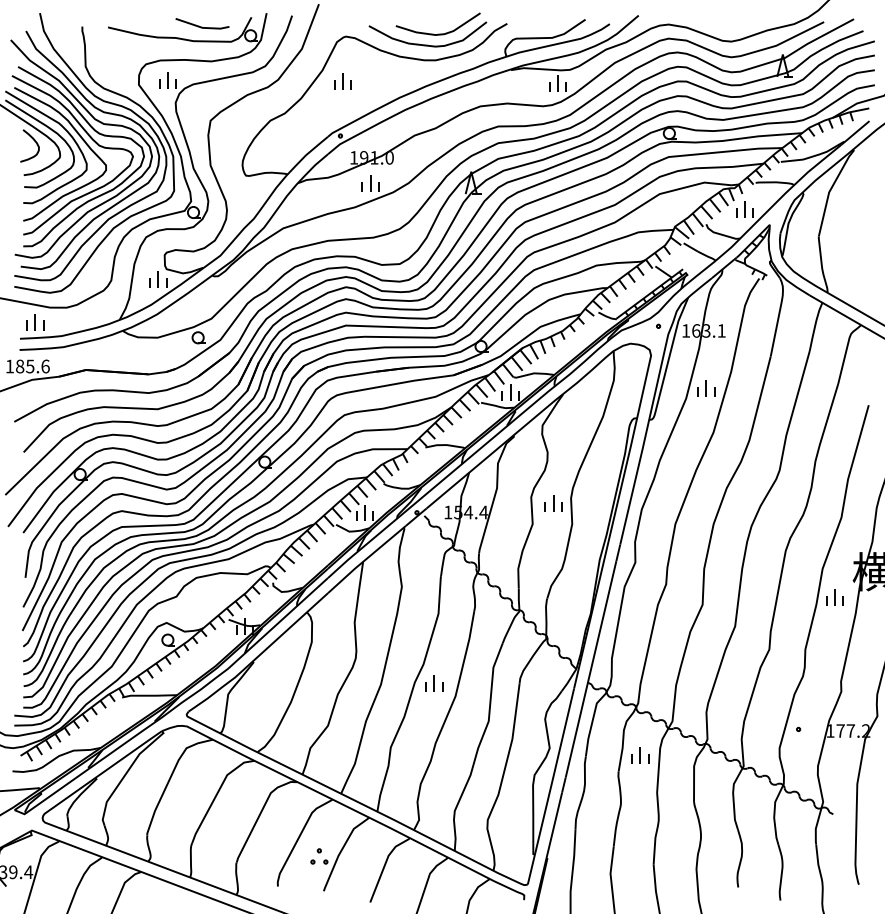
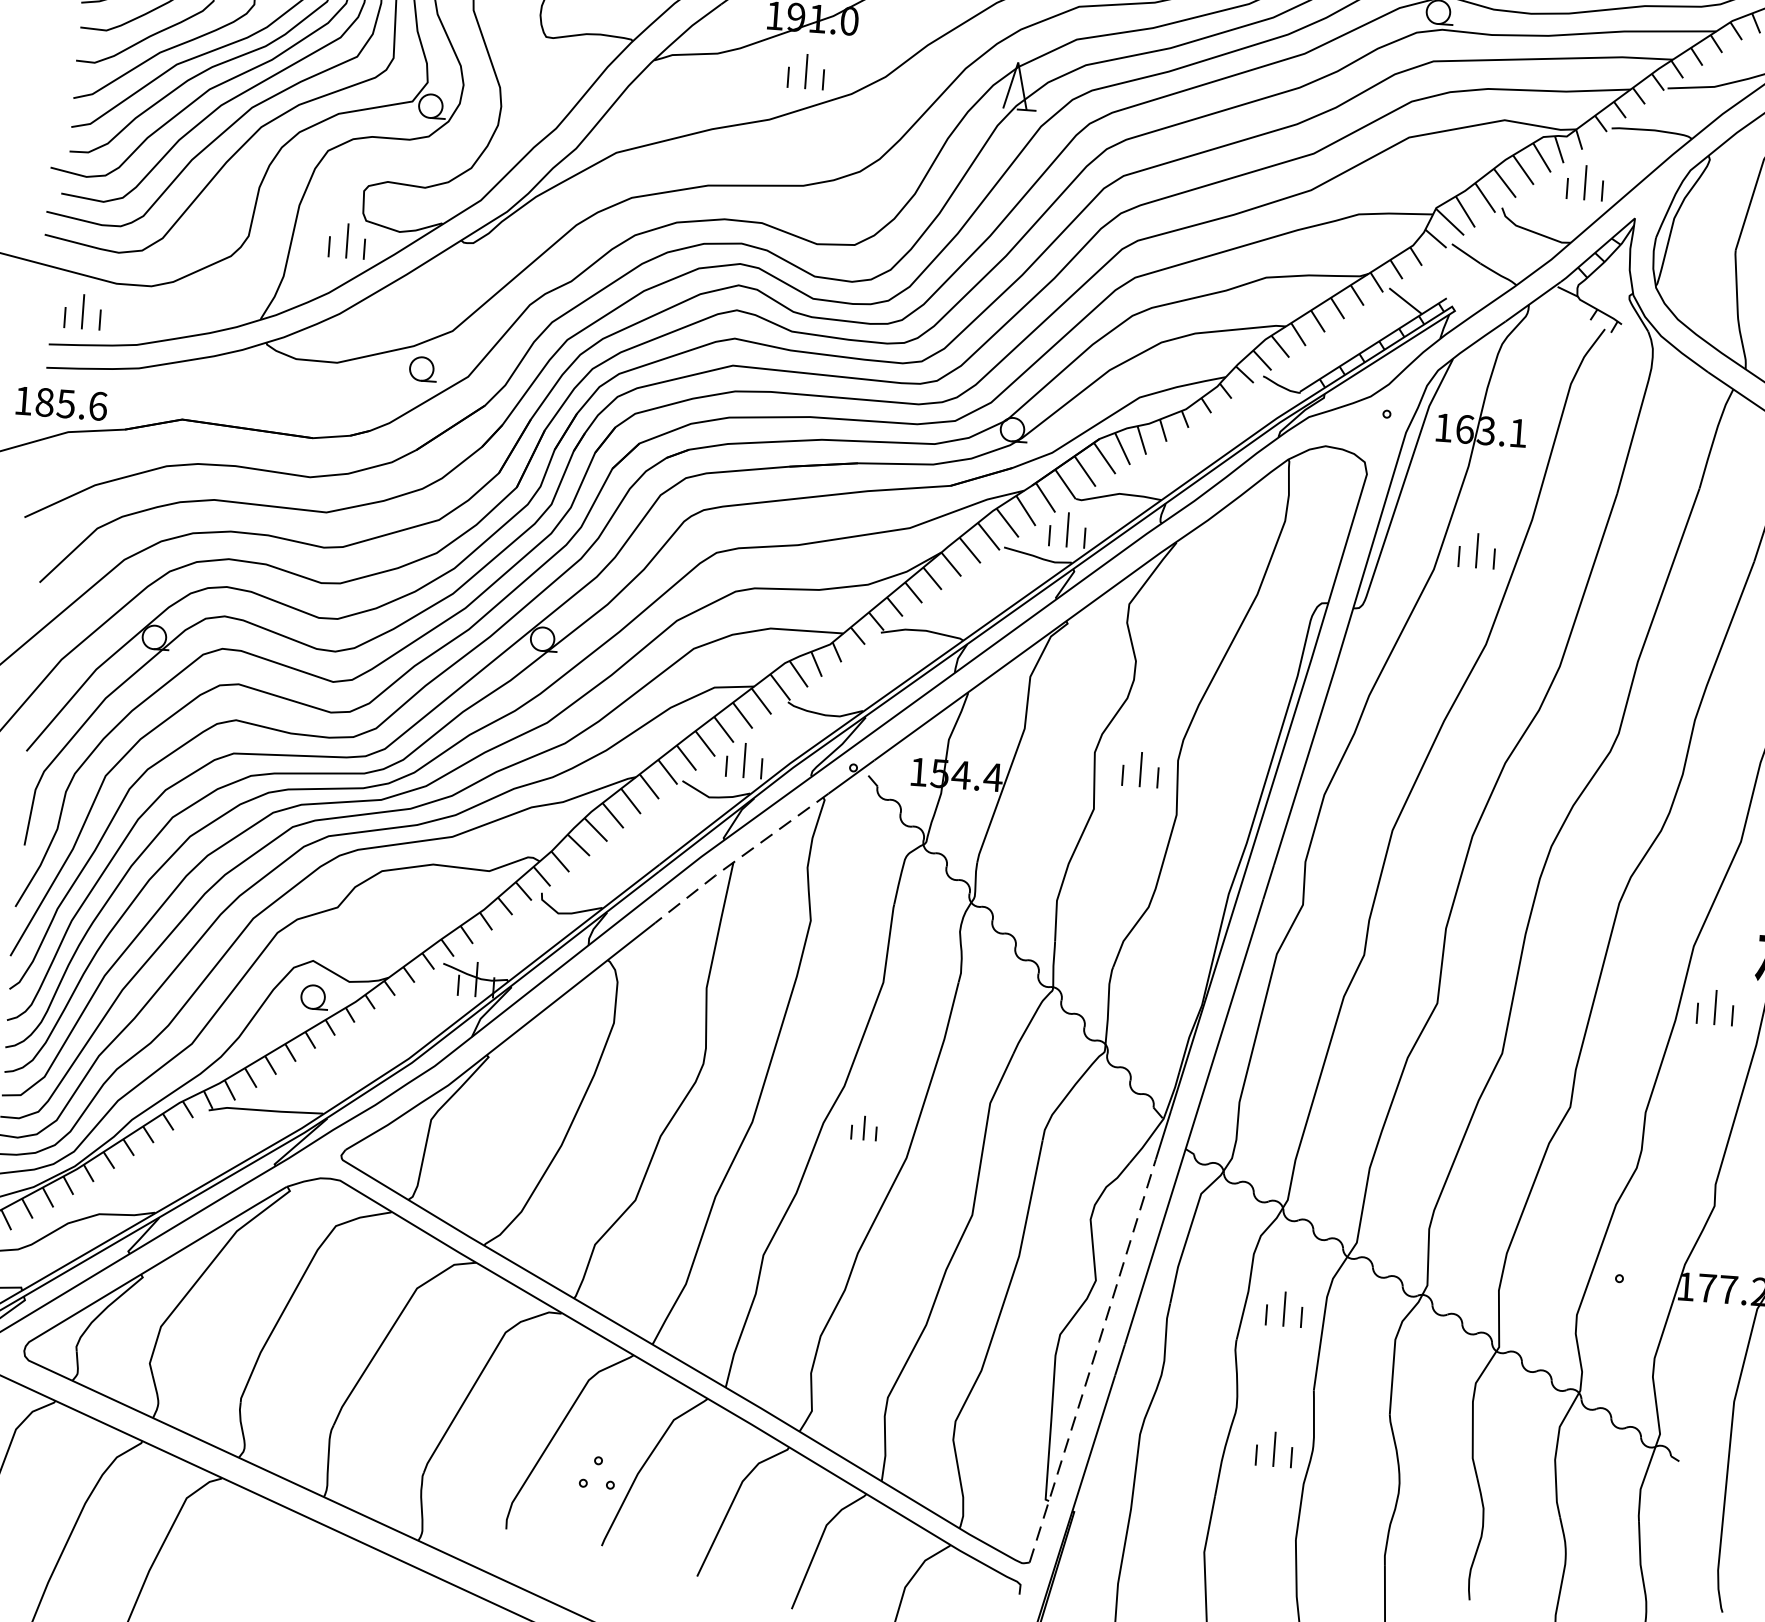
line: (365, 559) -> (738, 858), solid -> dashed
part: (434, 683) -> (864, 1127), size x0.7
line: (551, 785) -> (1094, 1358), solid -> dashed
part: (640, 822) -> (1274, 1449), added

